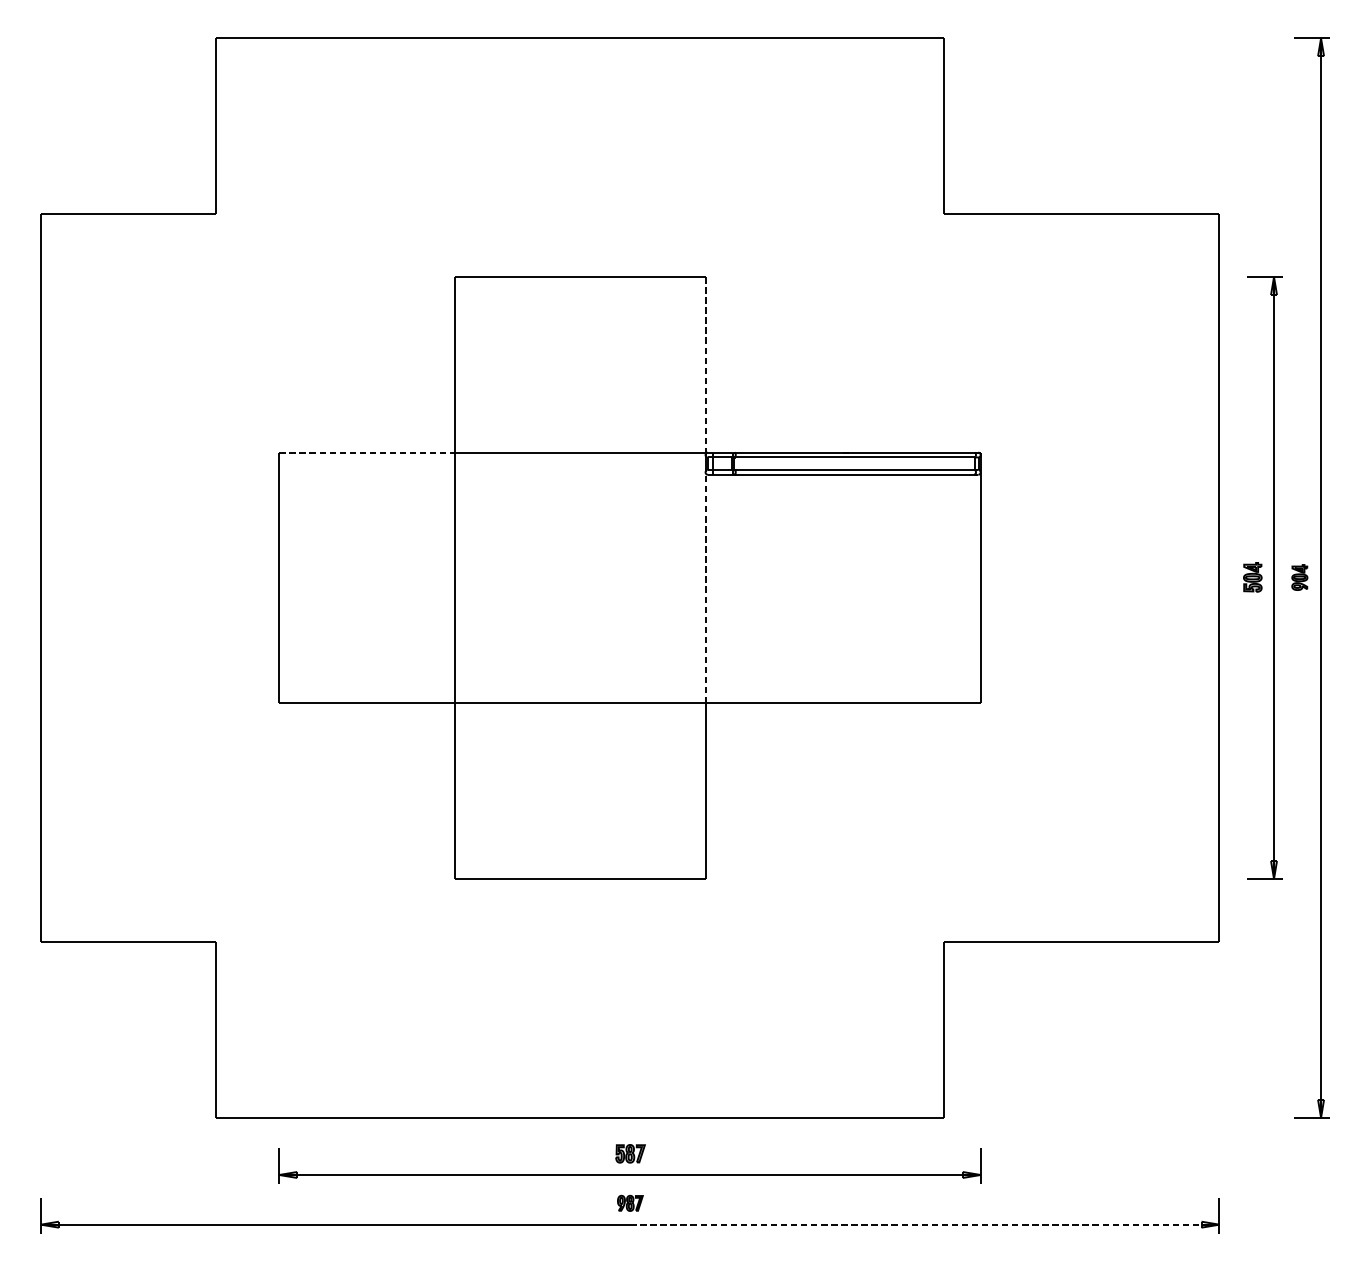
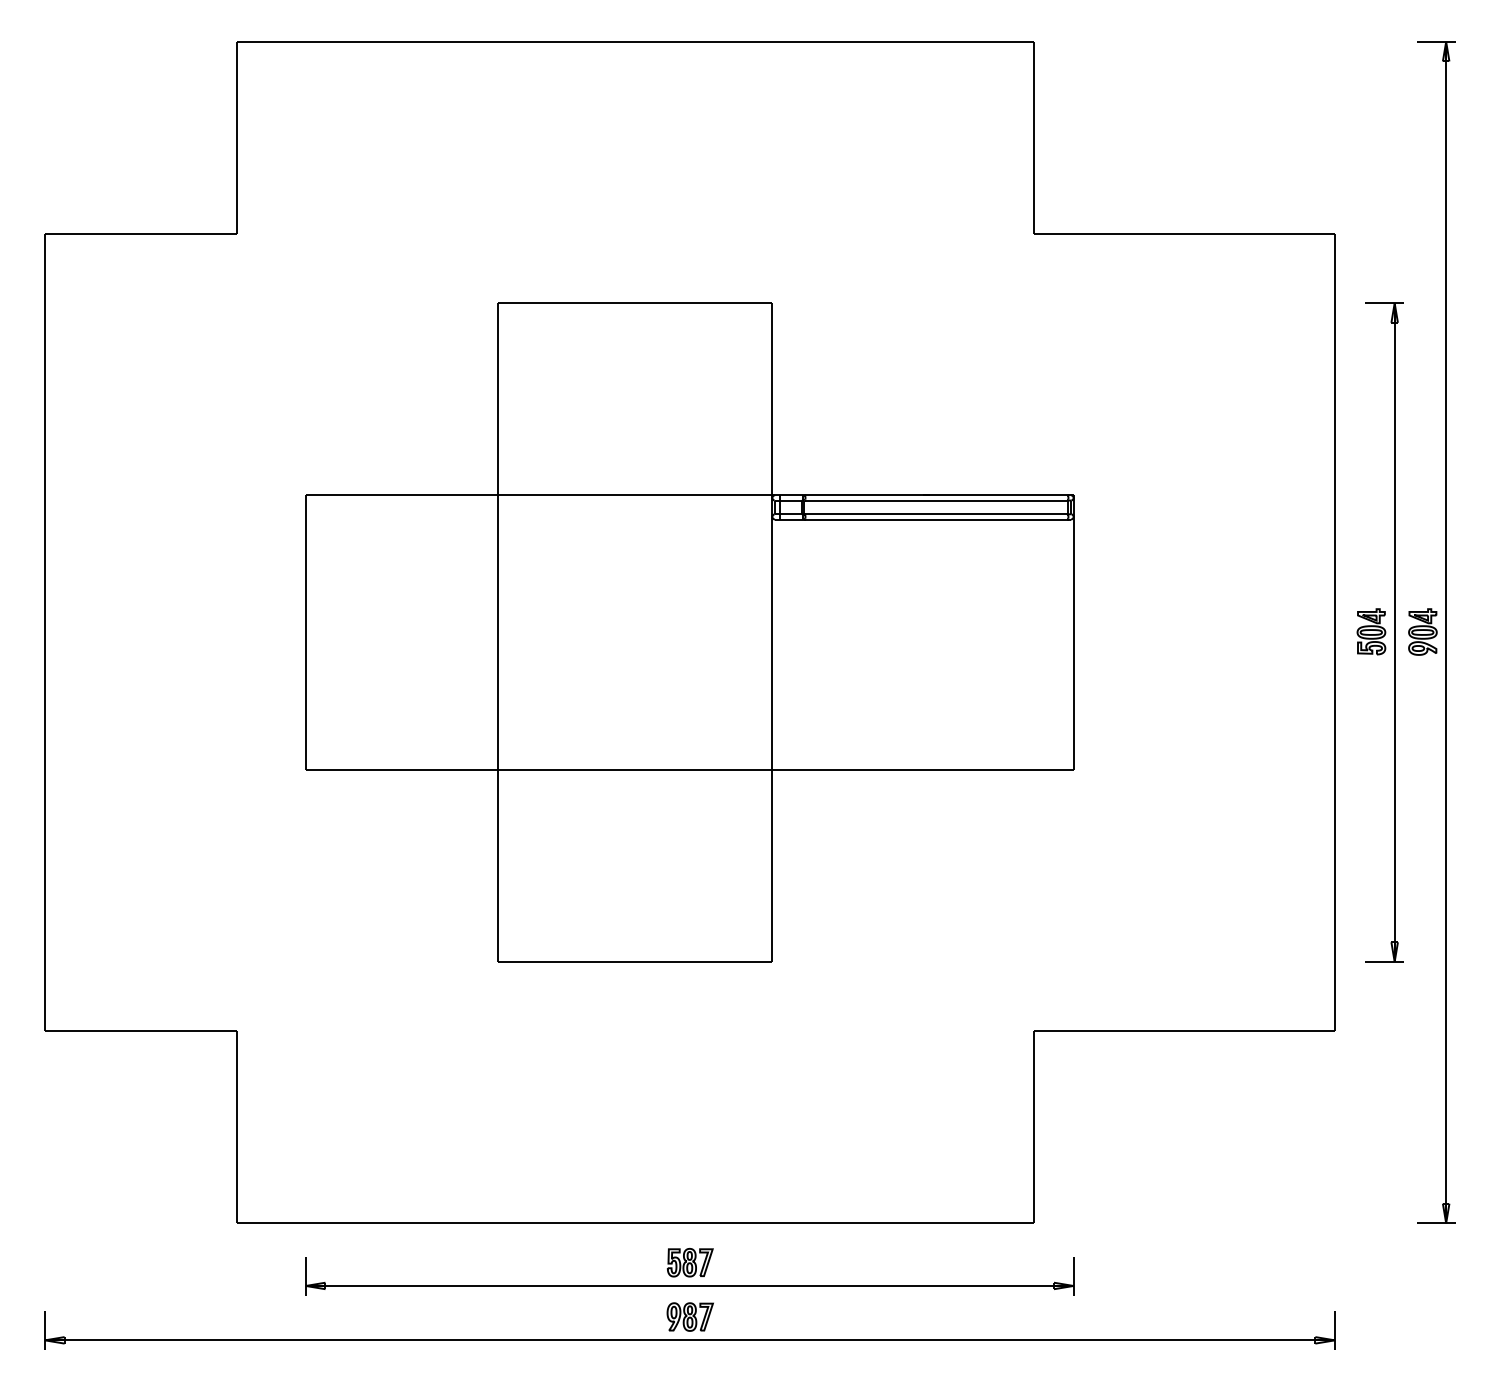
line: (705, 365) -> (772, 399), dashed -> solid
line: (367, 452) -> (402, 495), dashed -> solid
part: (1252, 577) -> (1371, 631), size x1.43
part: (1299, 577) -> (1422, 631), size x1.67
line: (705, 587) -> (772, 642), dashed -> solid
part: (630, 1153) -> (690, 1262), size x1.43
part: (629, 1202) -> (689, 1316), size x1.67
line: (923, 1224) -> (1011, 1340), dashed -> solid

